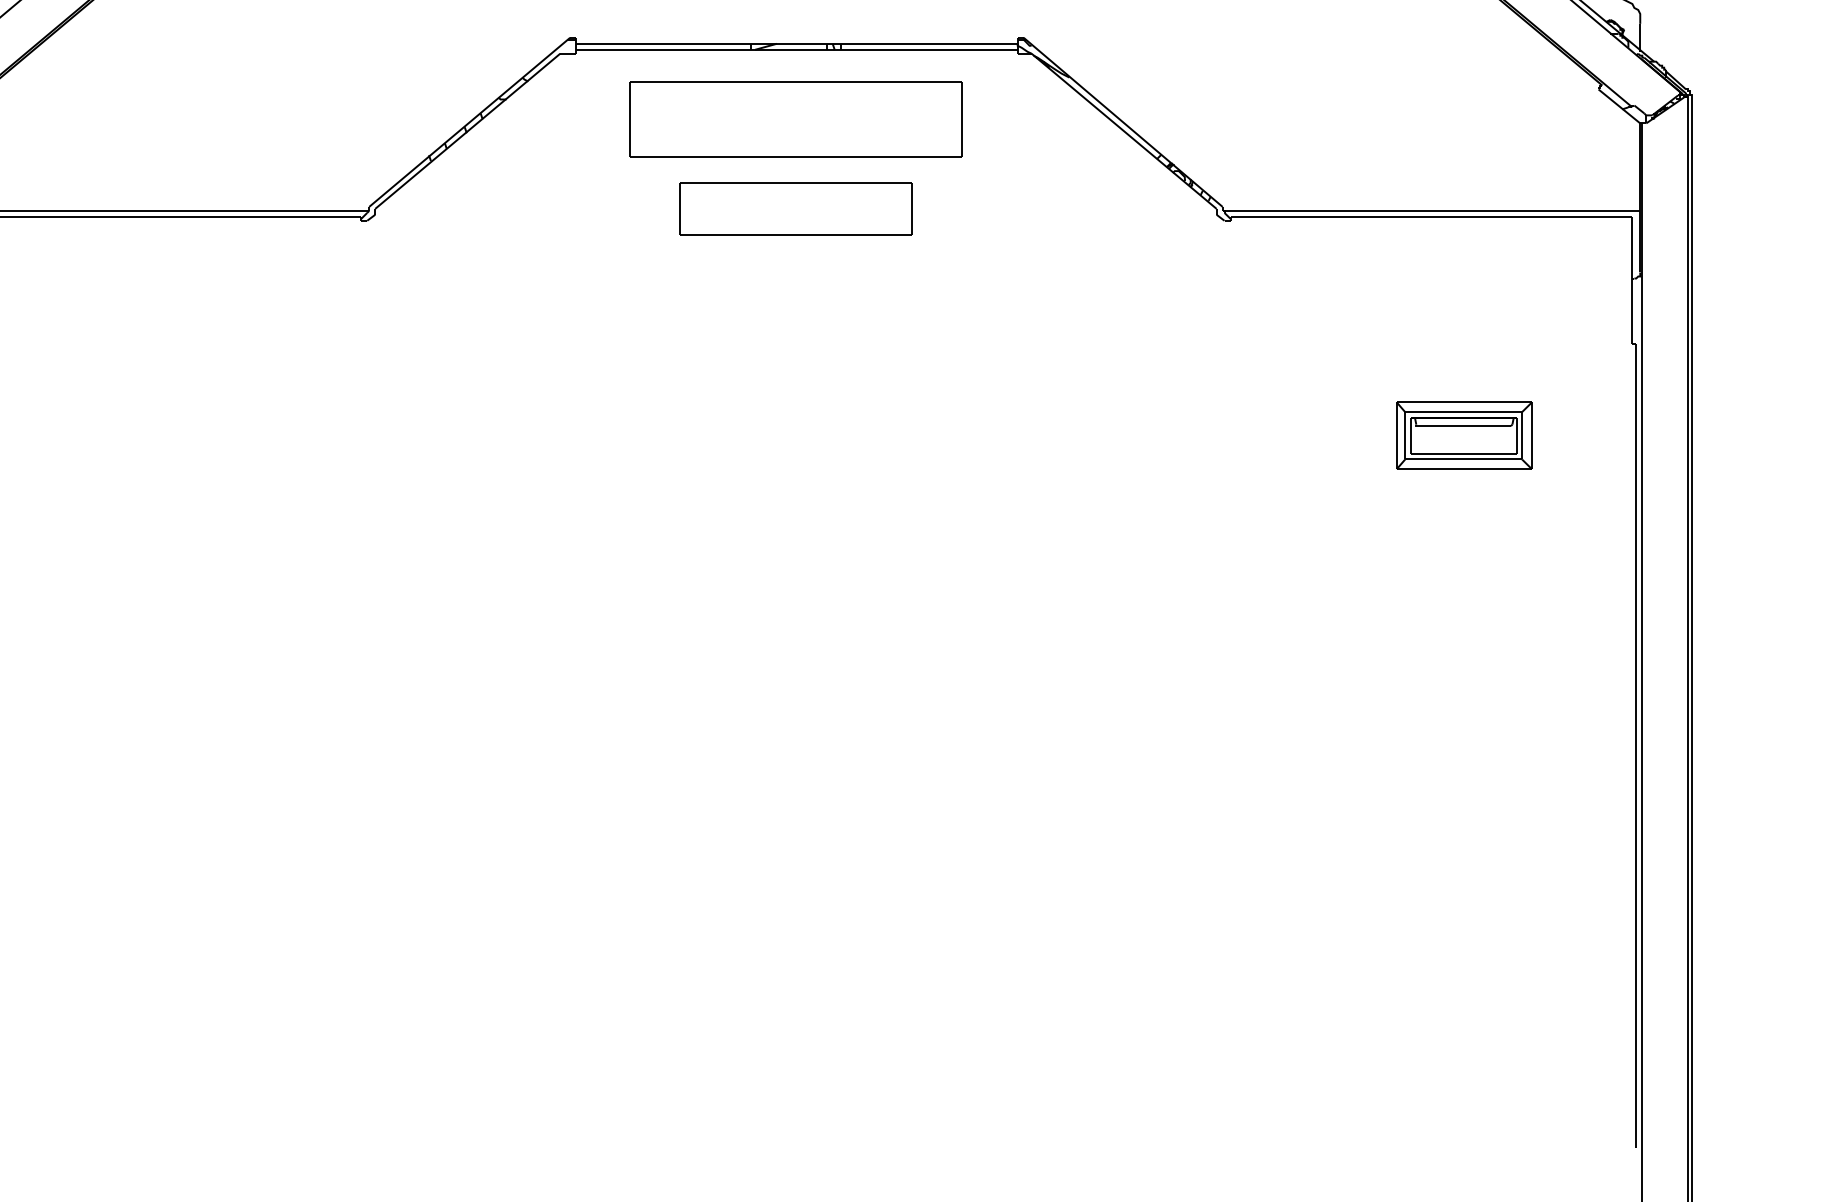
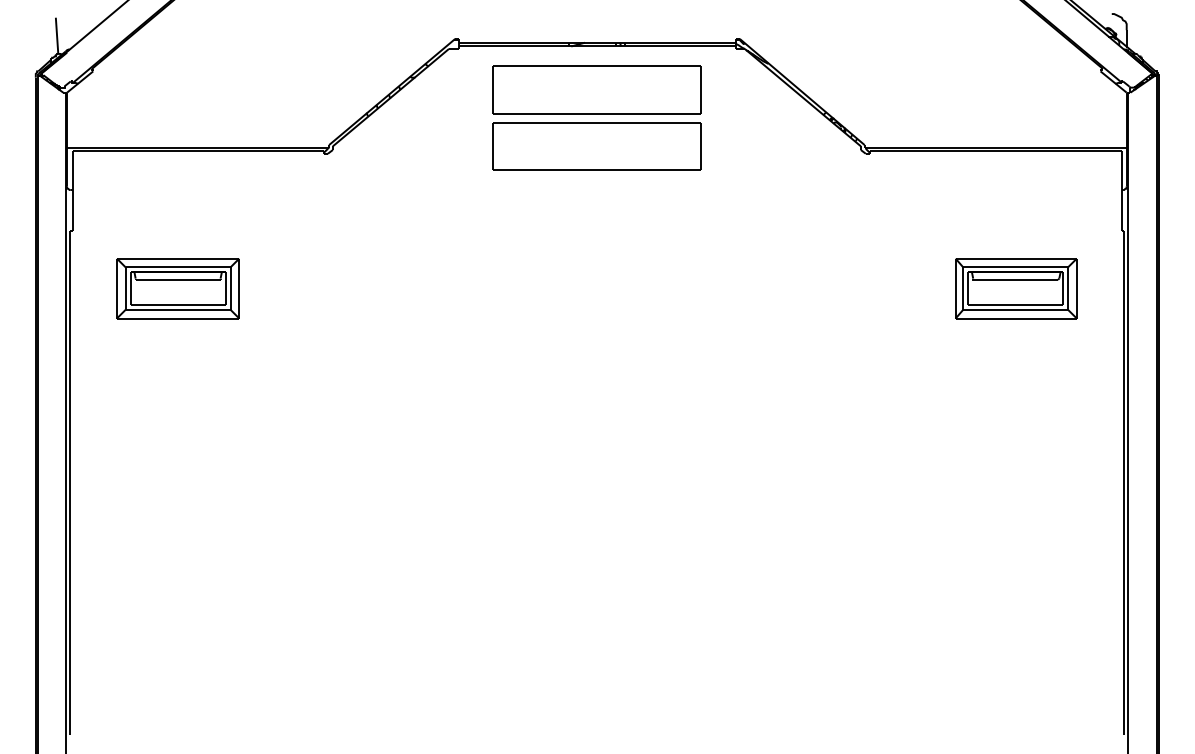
part: (795, 209) -> (596, 146), size x1.43
part: (127, 435) -> (177, 288), added
part: (1464, 435) -> (1016, 288), size x1.43

